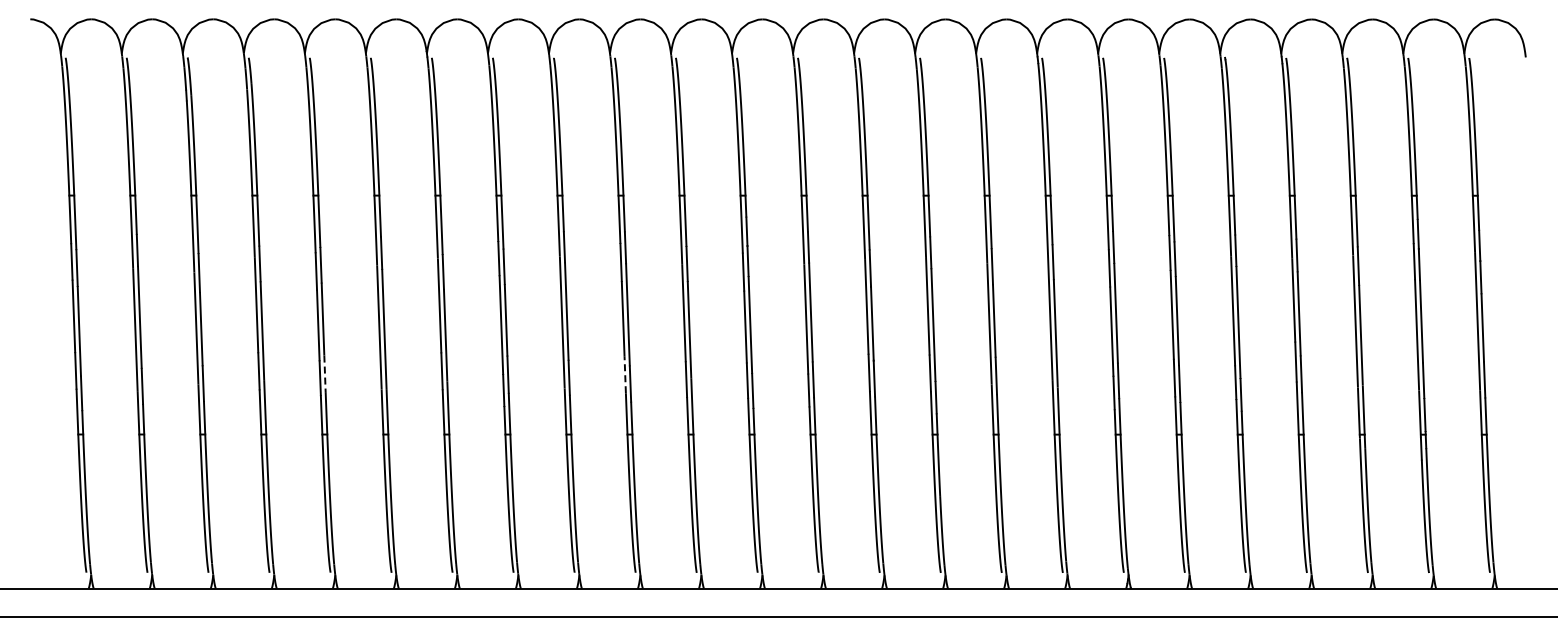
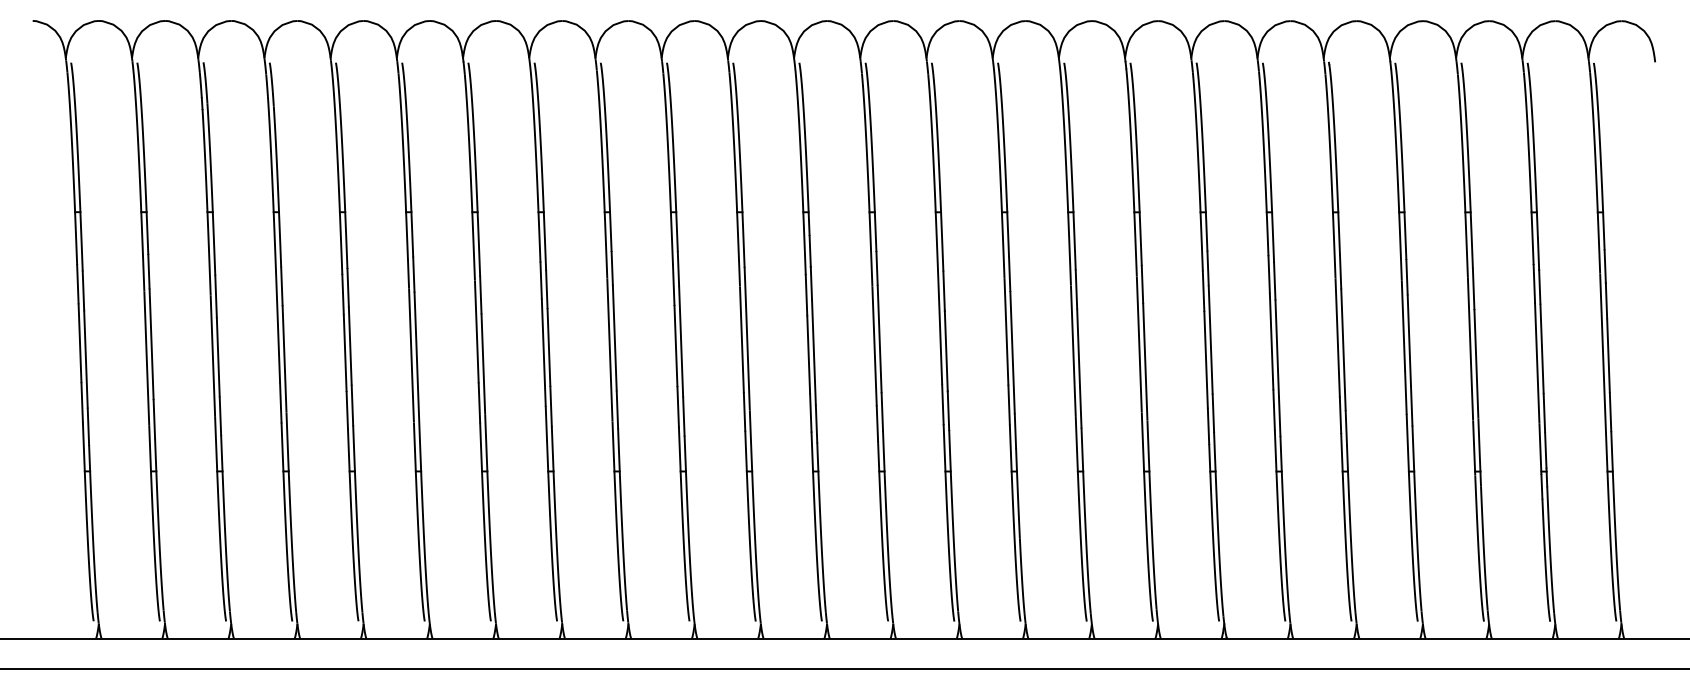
line: (325, 374) -> (352, 406), dashed -> solid
line: (625, 374) -> (678, 406), dashed -> solid

